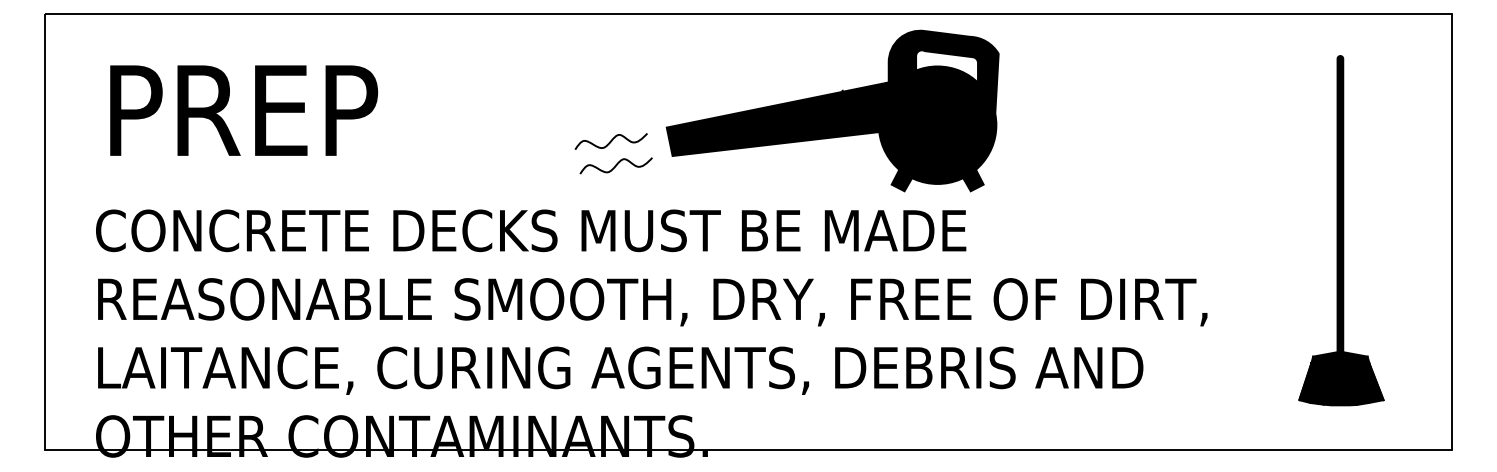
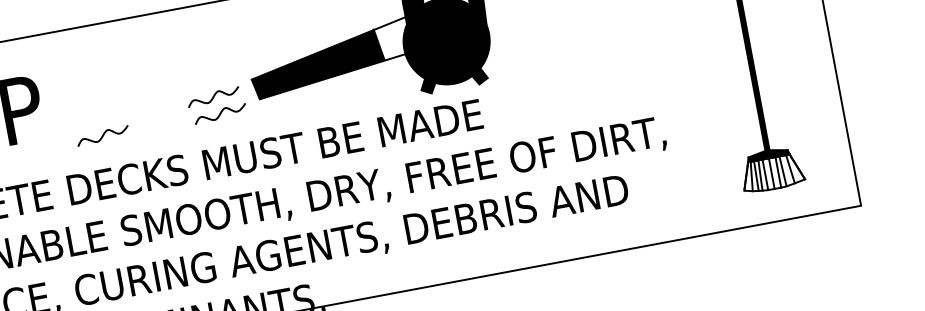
fill: (865, 108) -> (392, 39), removed
curve: (452, 165) -> (102, 135), added
fill: (1341, 384) -> (772, 173), removed

